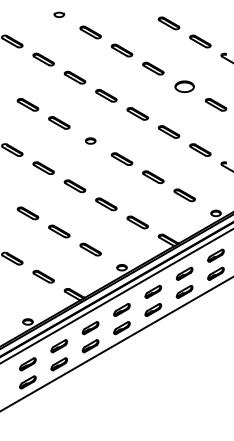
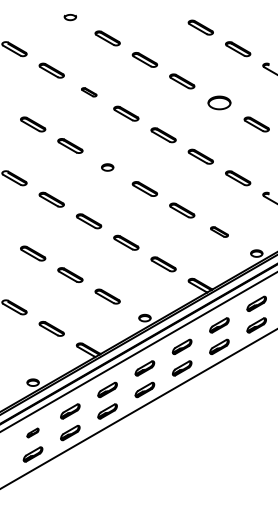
part: (75, 77) -> (89, 92), size x0.6
part: (184, 194) -> (219, 231), size x0.7
part: (27, 363) -> (32, 432), size x0.6

